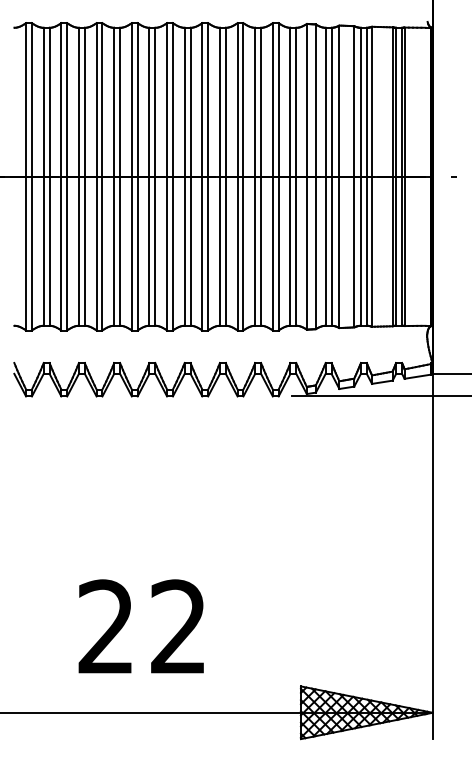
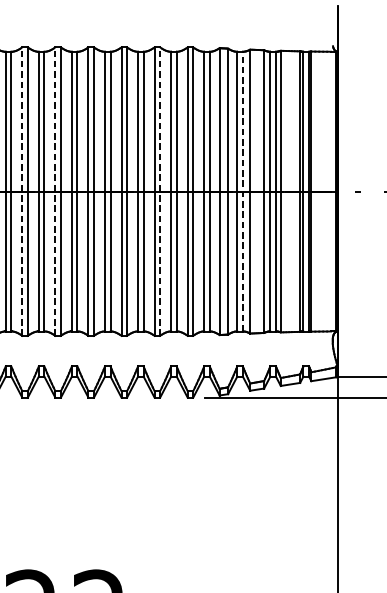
line: (96, 176) -> (22, 191), solid -> dashed
line: (131, 176) -> (55, 191), solid -> dashed
line: (243, 176) -> (160, 191), solid -> dashed
line: (331, 176) -> (242, 191), solid -> dashed

